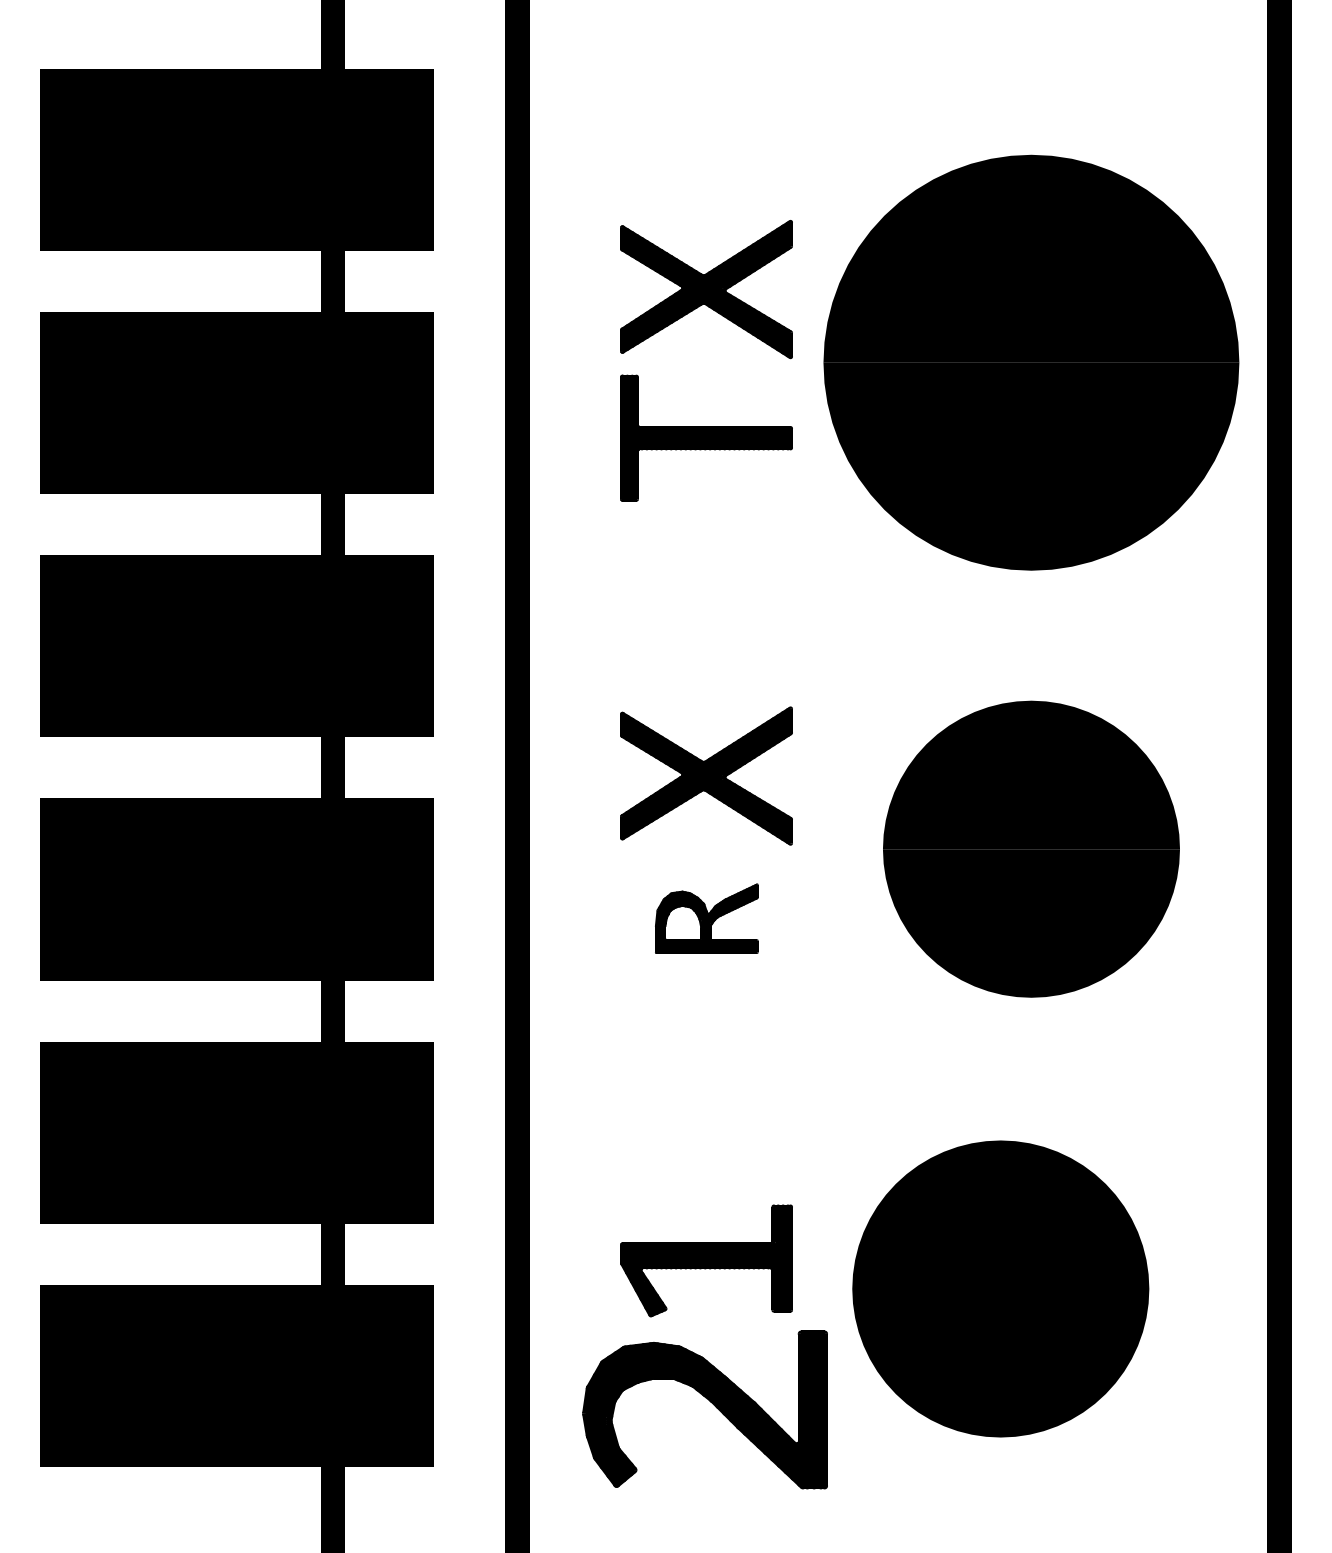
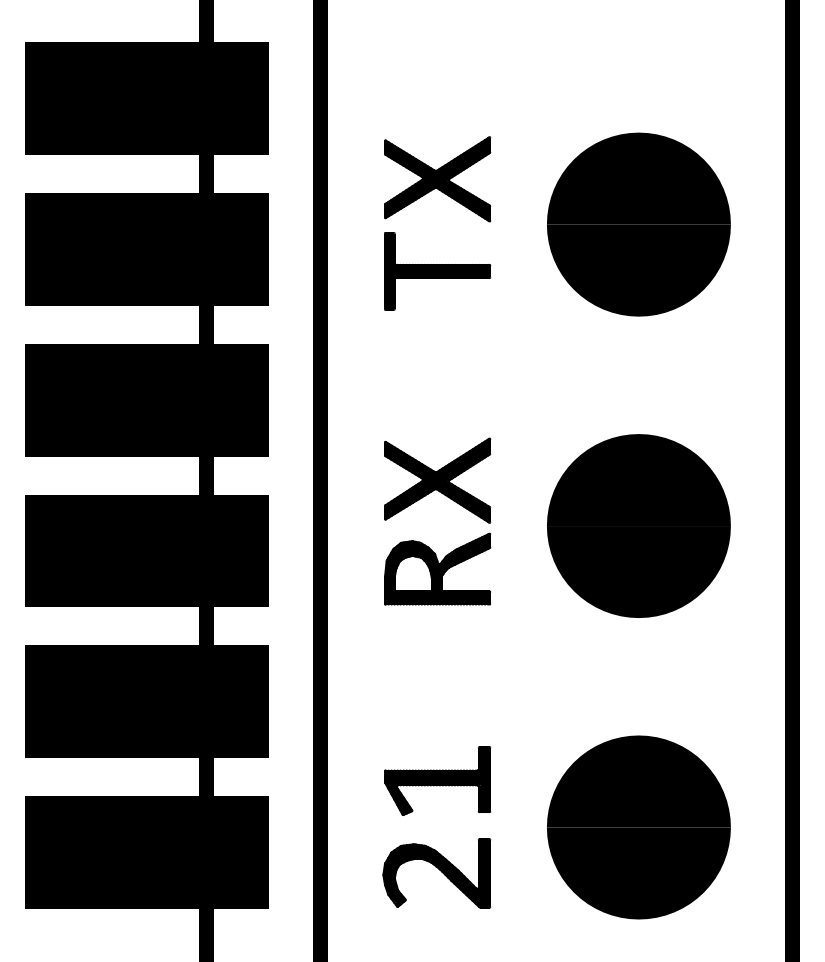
part: (1030, 362) -> (638, 224), size x0.71
part: (706, 917) -> (437, 568), size x1.67
part: (1000, 1289) -> (638, 827), moved
part: (704, 1410) -> (436, 873), size x0.71

